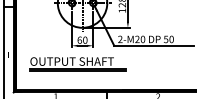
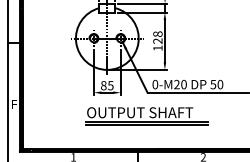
text: (120, 39) -> (155, 84), 2-M20 -> 0-M20
text: (82, 40) -> (107, 85), 60 -> 85
part: (77, 64) -> (146, 116), moved

